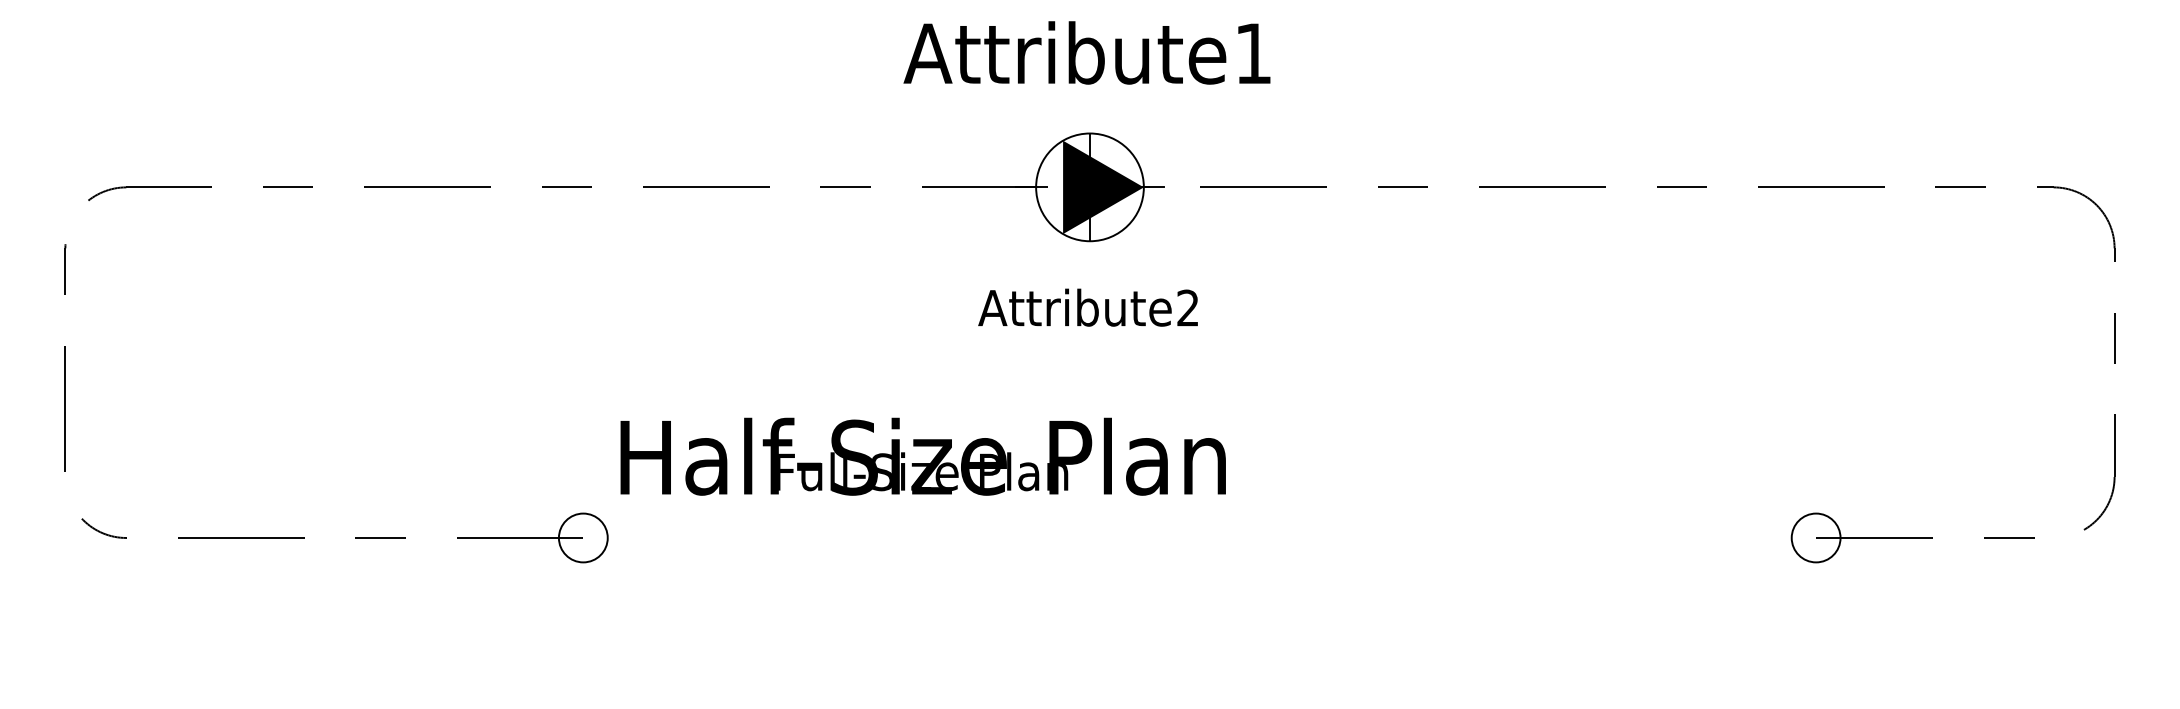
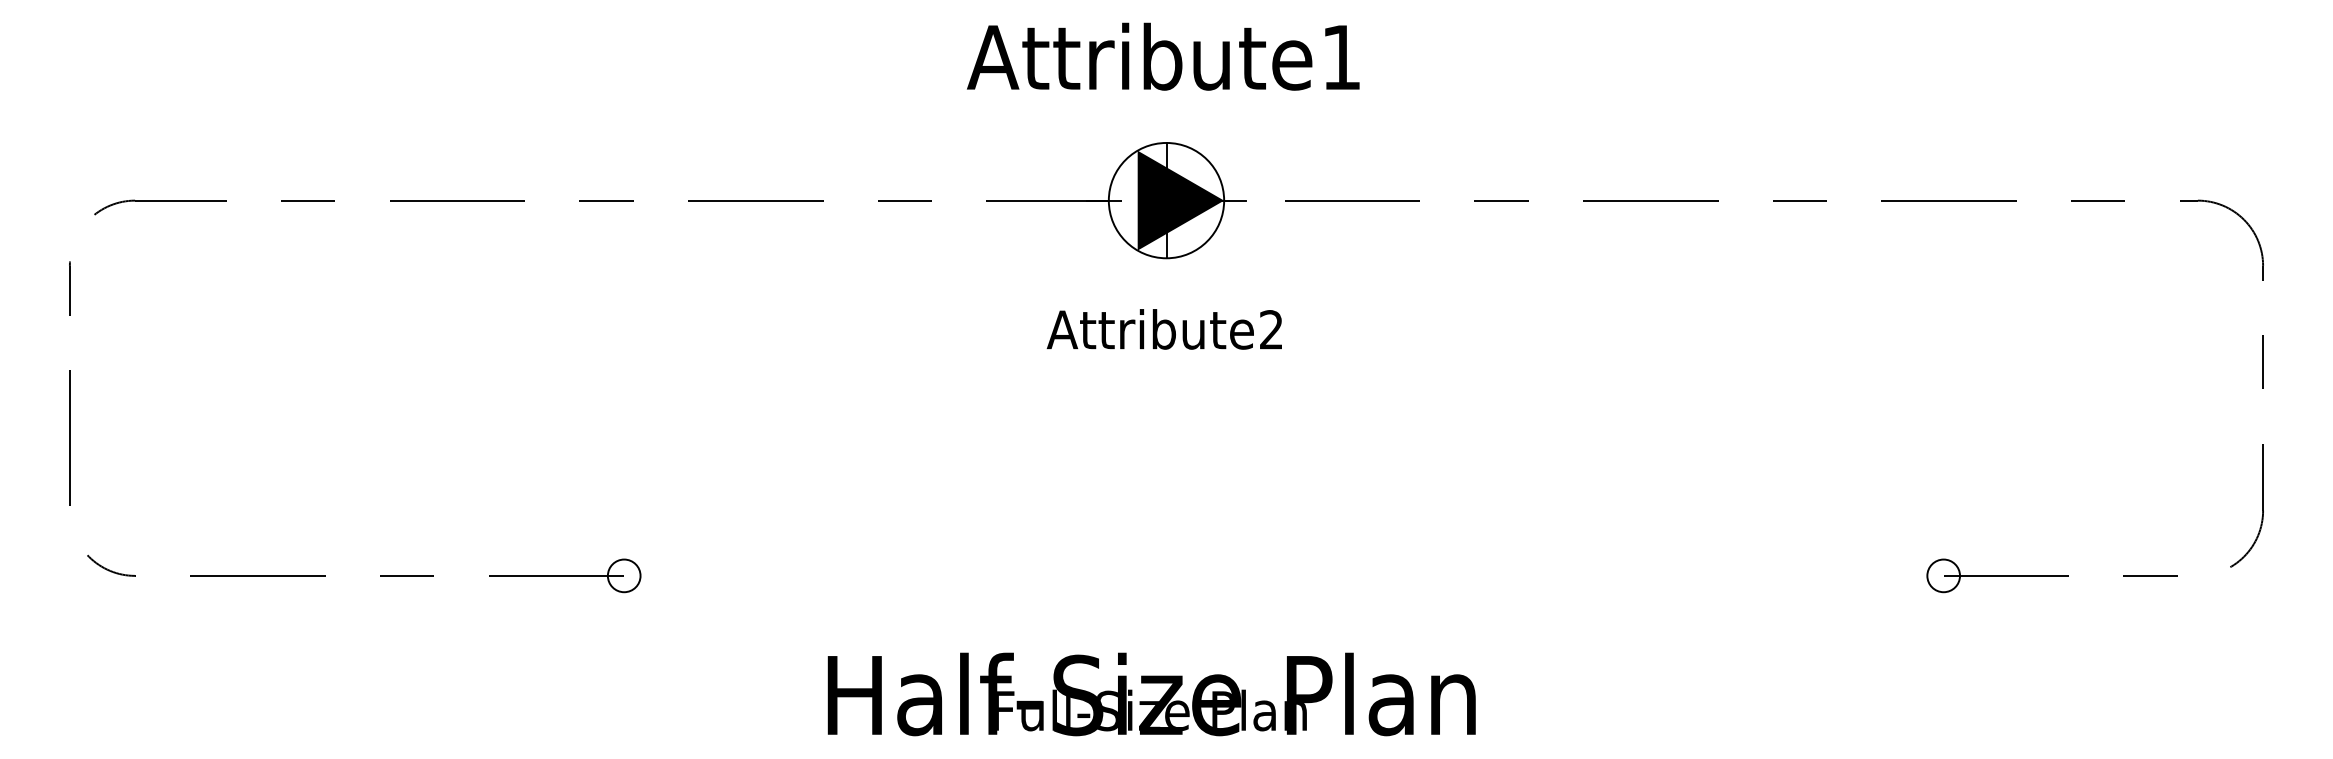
text: (922, 456) -> (1150, 694), moved
circle: (583, 537) -> (624, 575), size x0.62
circle: (1815, 537) -> (1943, 575), size x0.62

